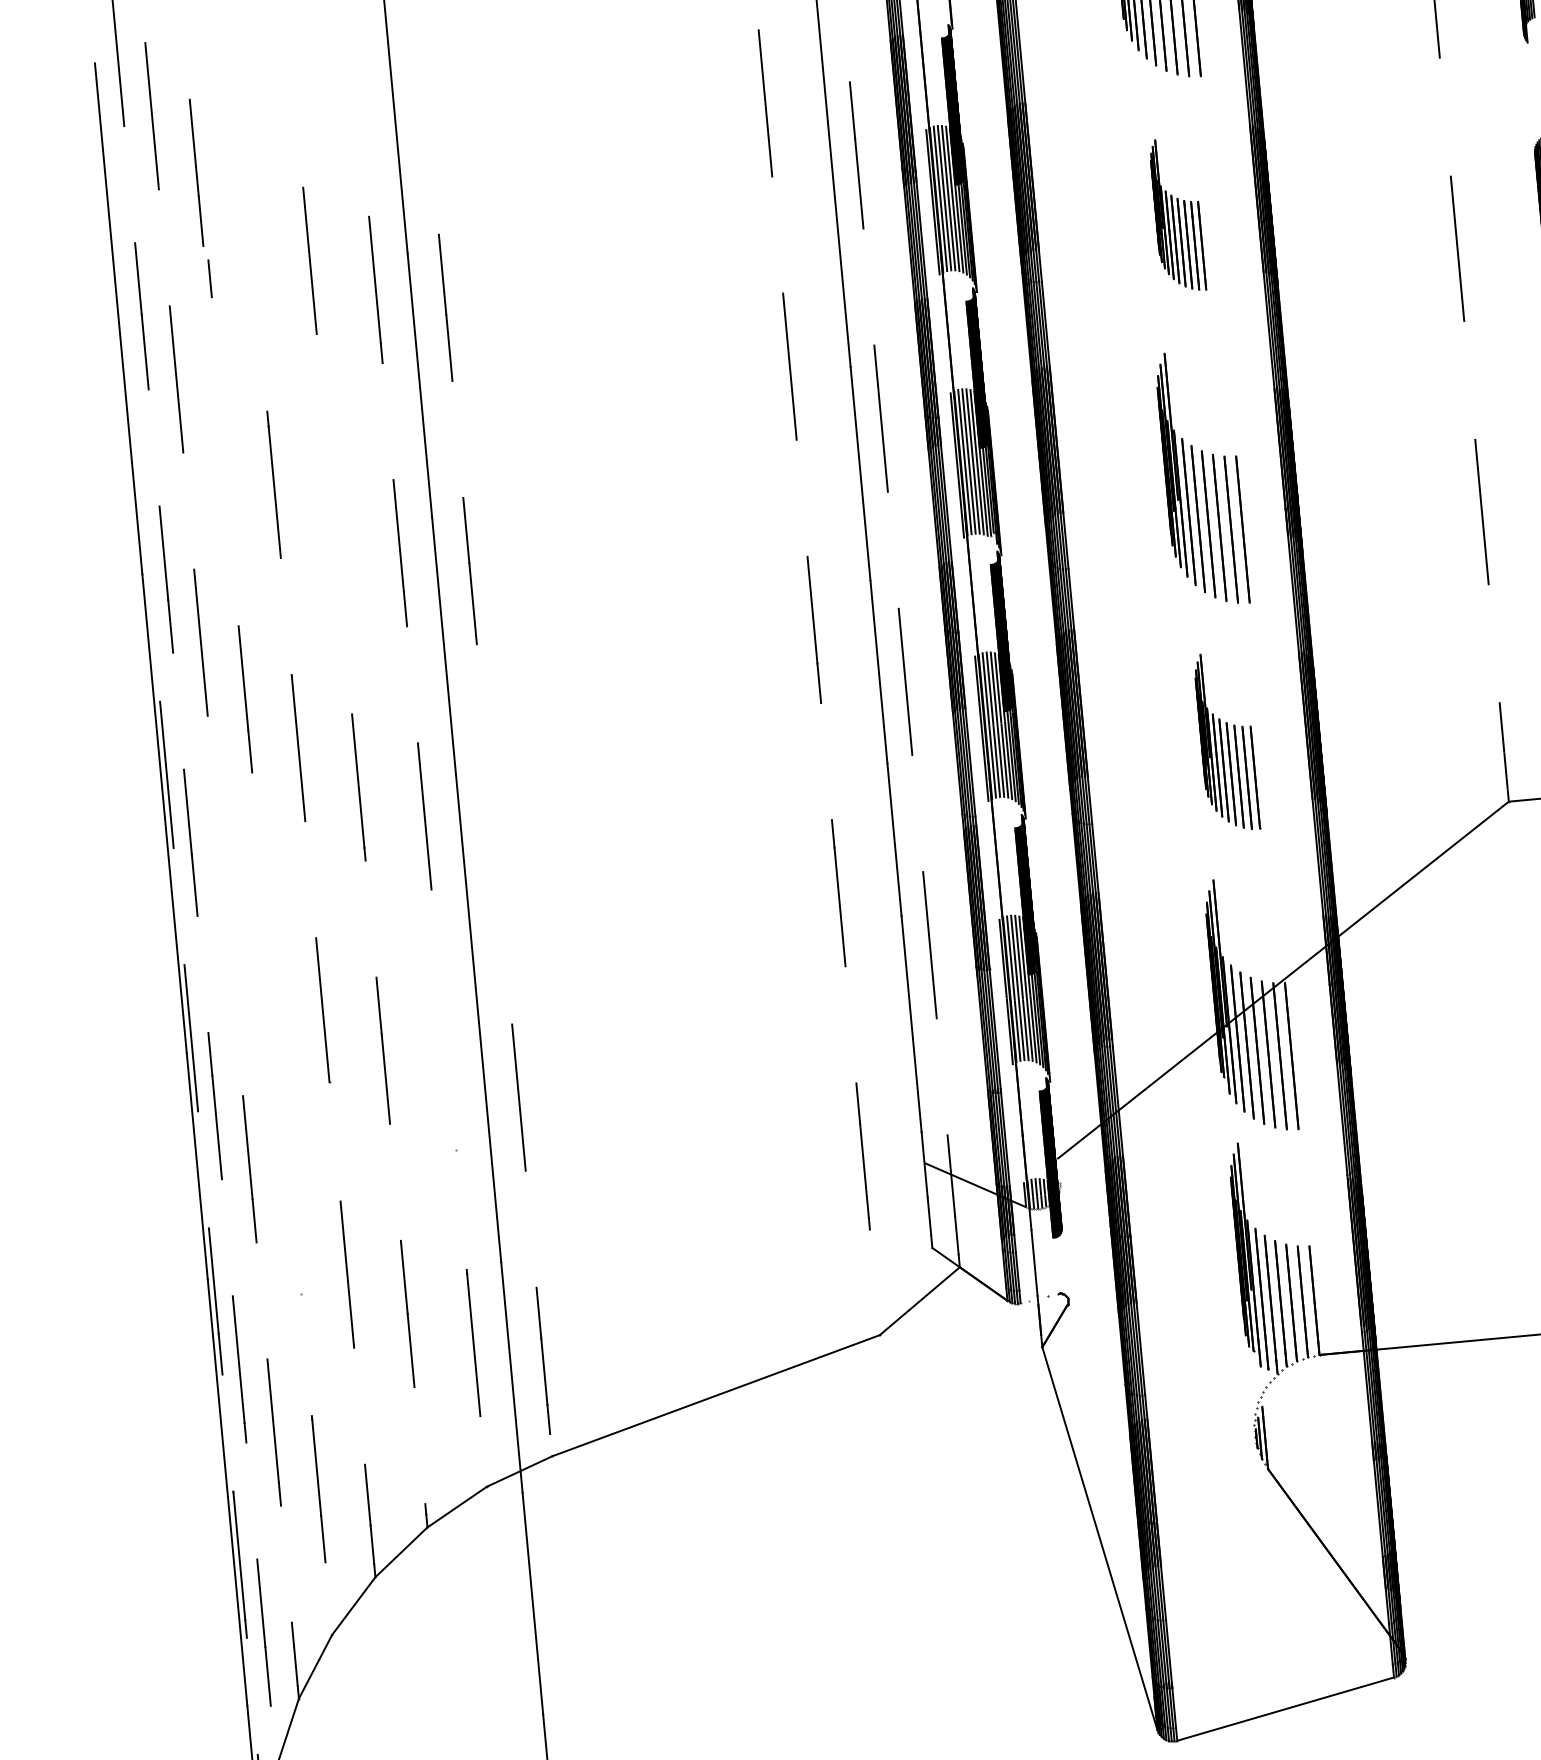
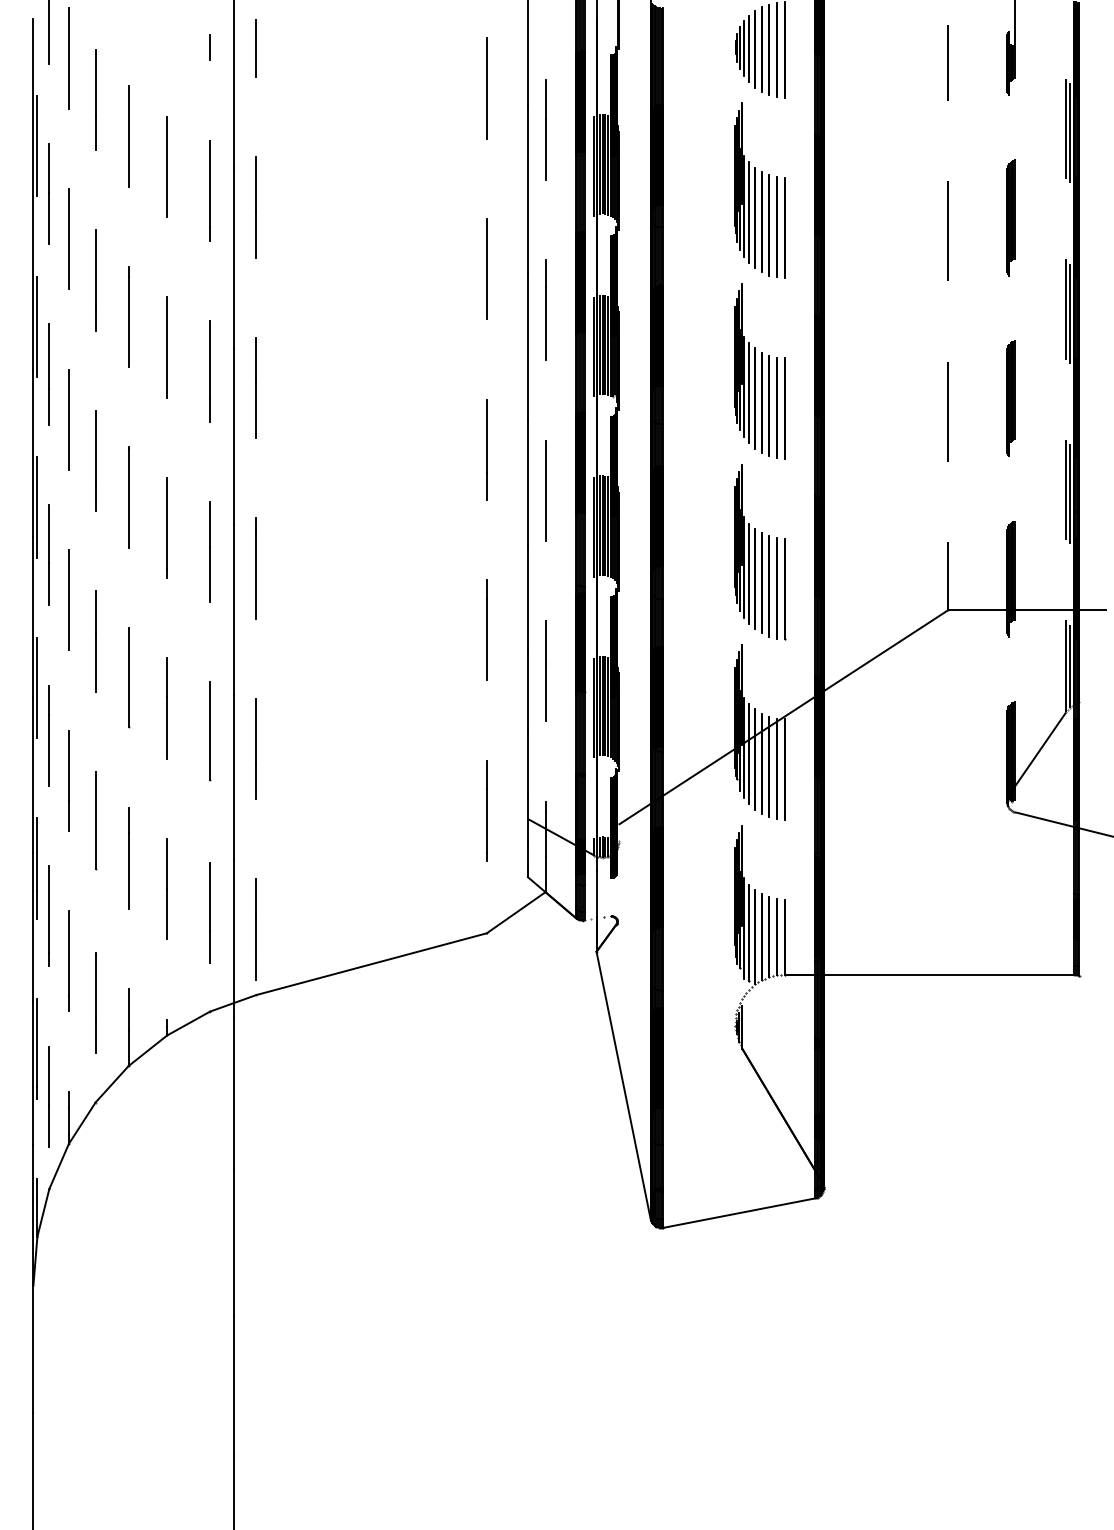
line: (422, 76) -> (255, 48), added
part: (1176, 215) -> (759, 190), size x1.67
line: (249, 221) -> (128, 136), added
line: (118, 248) -> (37, 146), added
line: (209, 278) -> (209, 47), moved
line: (220, 436) -> (95, 280), added
line: (142, 511) -> (37, 326), added
line: (334, 524) -> (167, 347), added
part: (1227, 742) -> (760, 552), size x1.43
line: (493, 834) -> (255, 568), added
line: (224, 904) -> (68, 599), added
line: (269, 962) -> (95, 641), added
line: (449, 1078) -> (210, 731), added
line: (293, 1222) -> (95, 819), added

